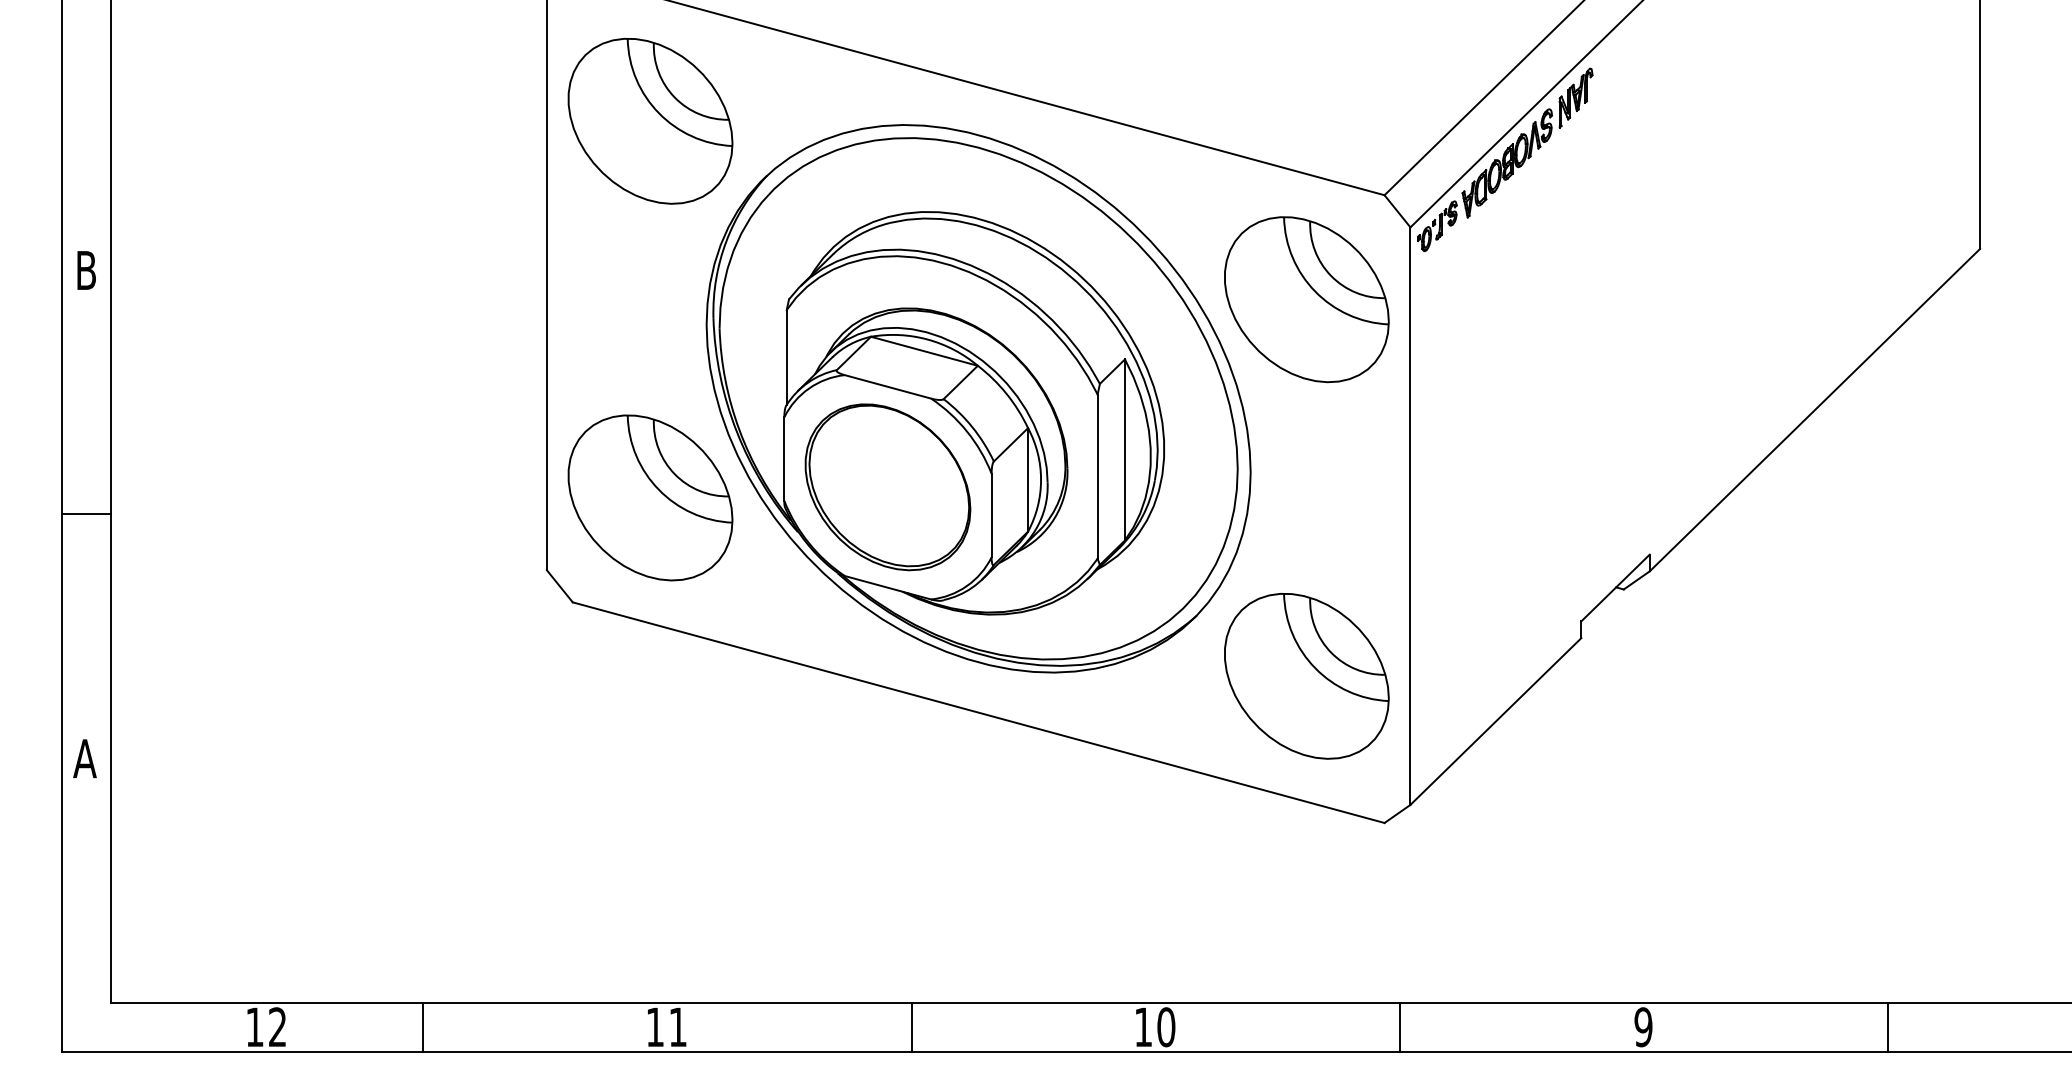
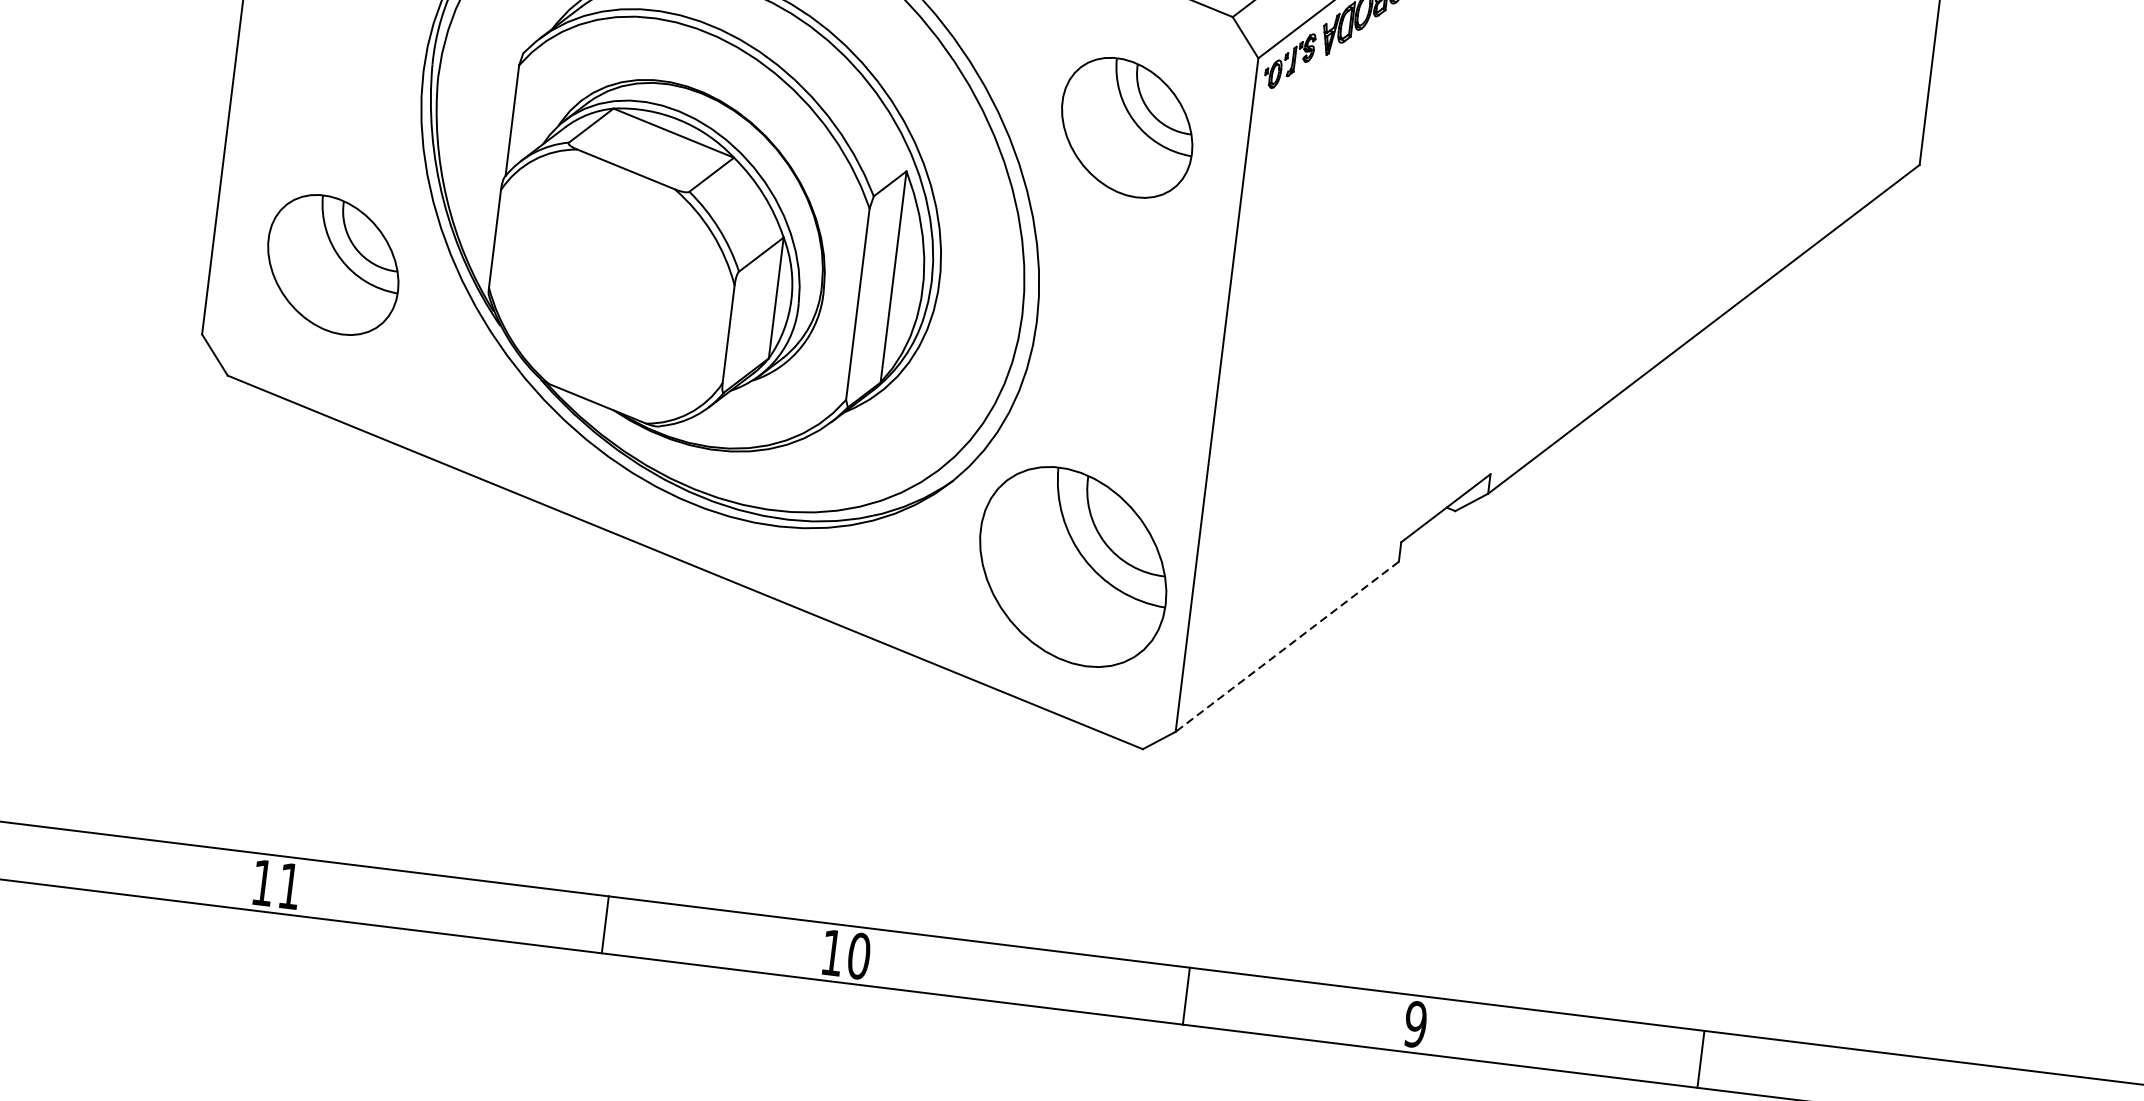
part: (1306, 299) -> (1126, 127), size x0.7
part: (887, 487) -> (611, 286), removed
part: (650, 497) -> (333, 264), size x0.7
line: (1495, 721) -> (1286, 646), solid -> dashed
line: (911, 1026) -> (605, 924), moved
line: (1399, 1026) -> (1185, 995), moved

